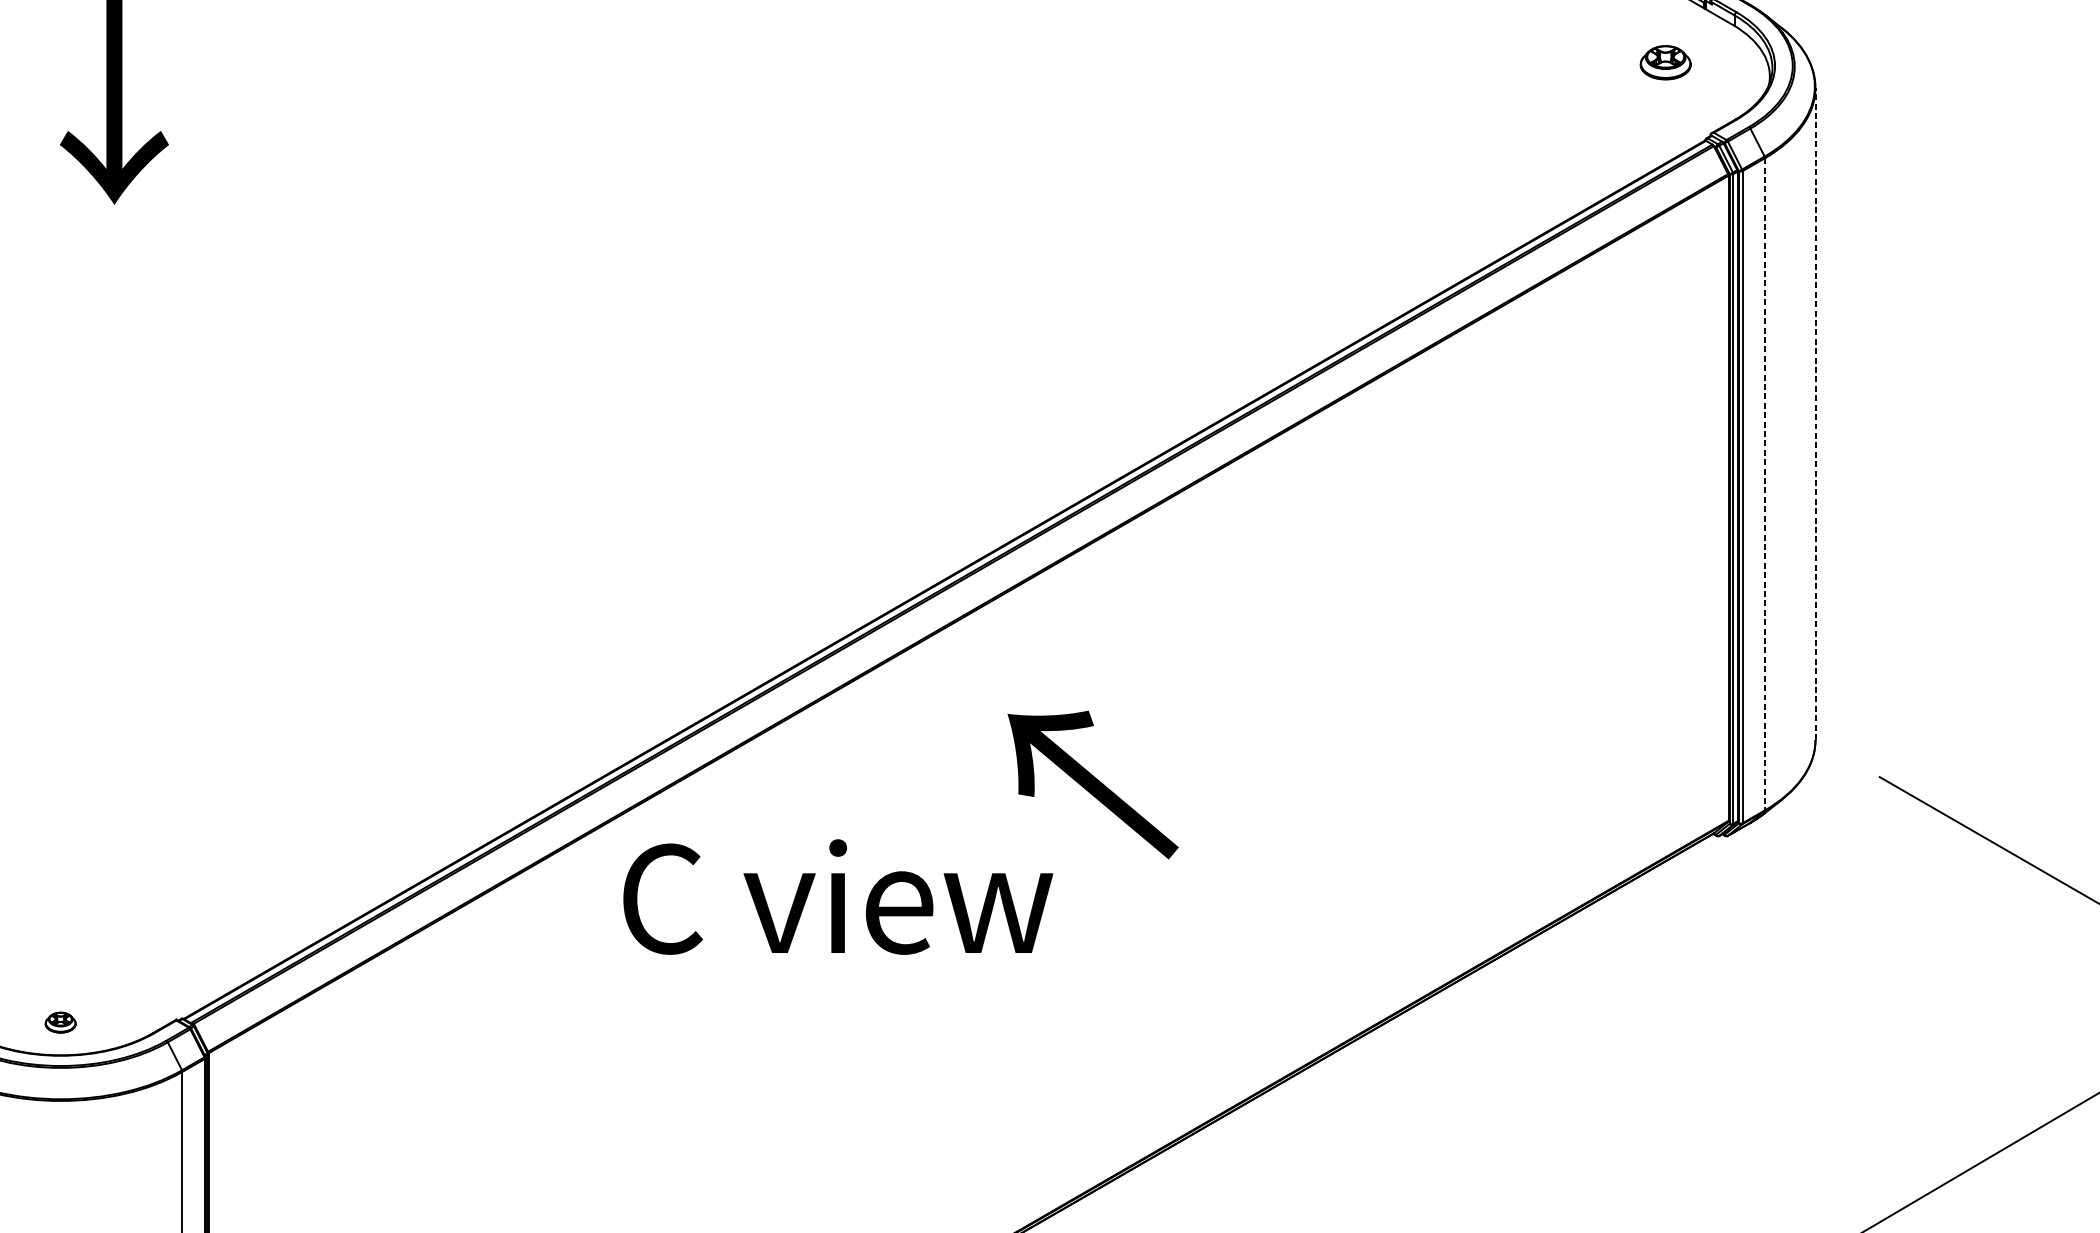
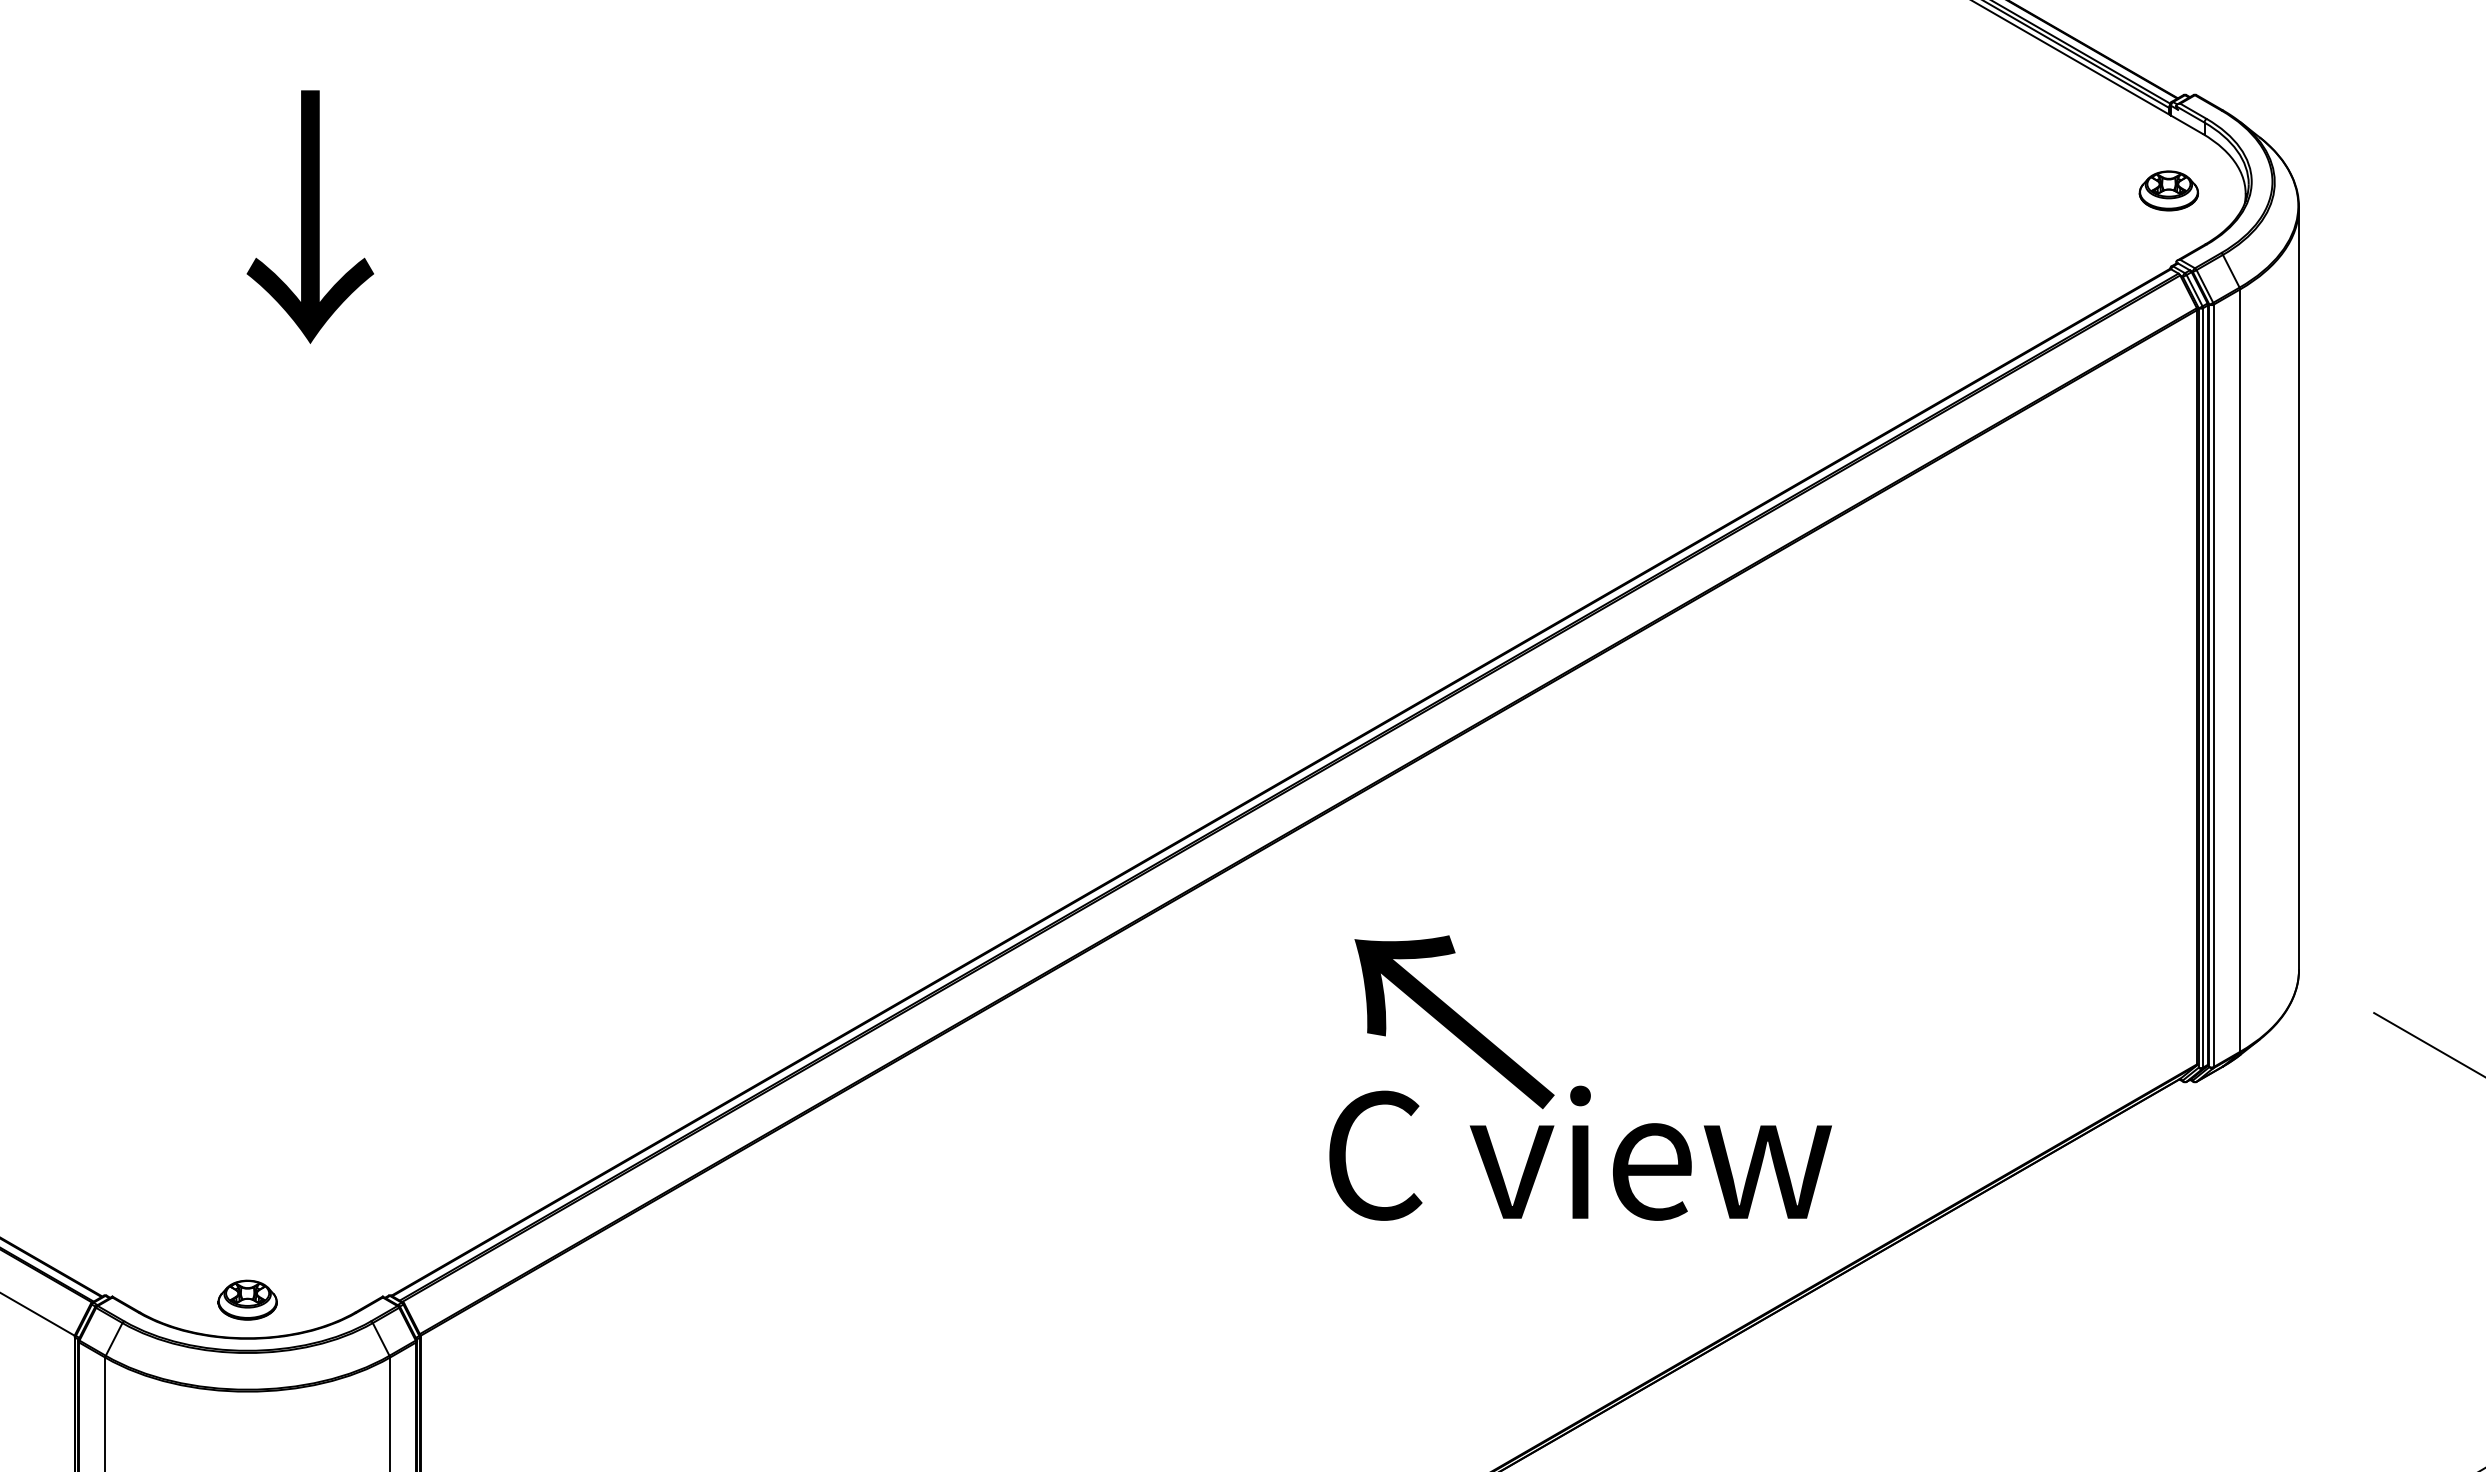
part: (1665, 62) -> (2168, 190), moved
line: (1815, 413) -> (2299, 587), dashed -> solid
line: (1765, 484) -> (2240, 671), dashed -> solid
text: (838, 896) -> (1580, 1152), moved
part: (60, 1022) -> (247, 1299), size x1.67

